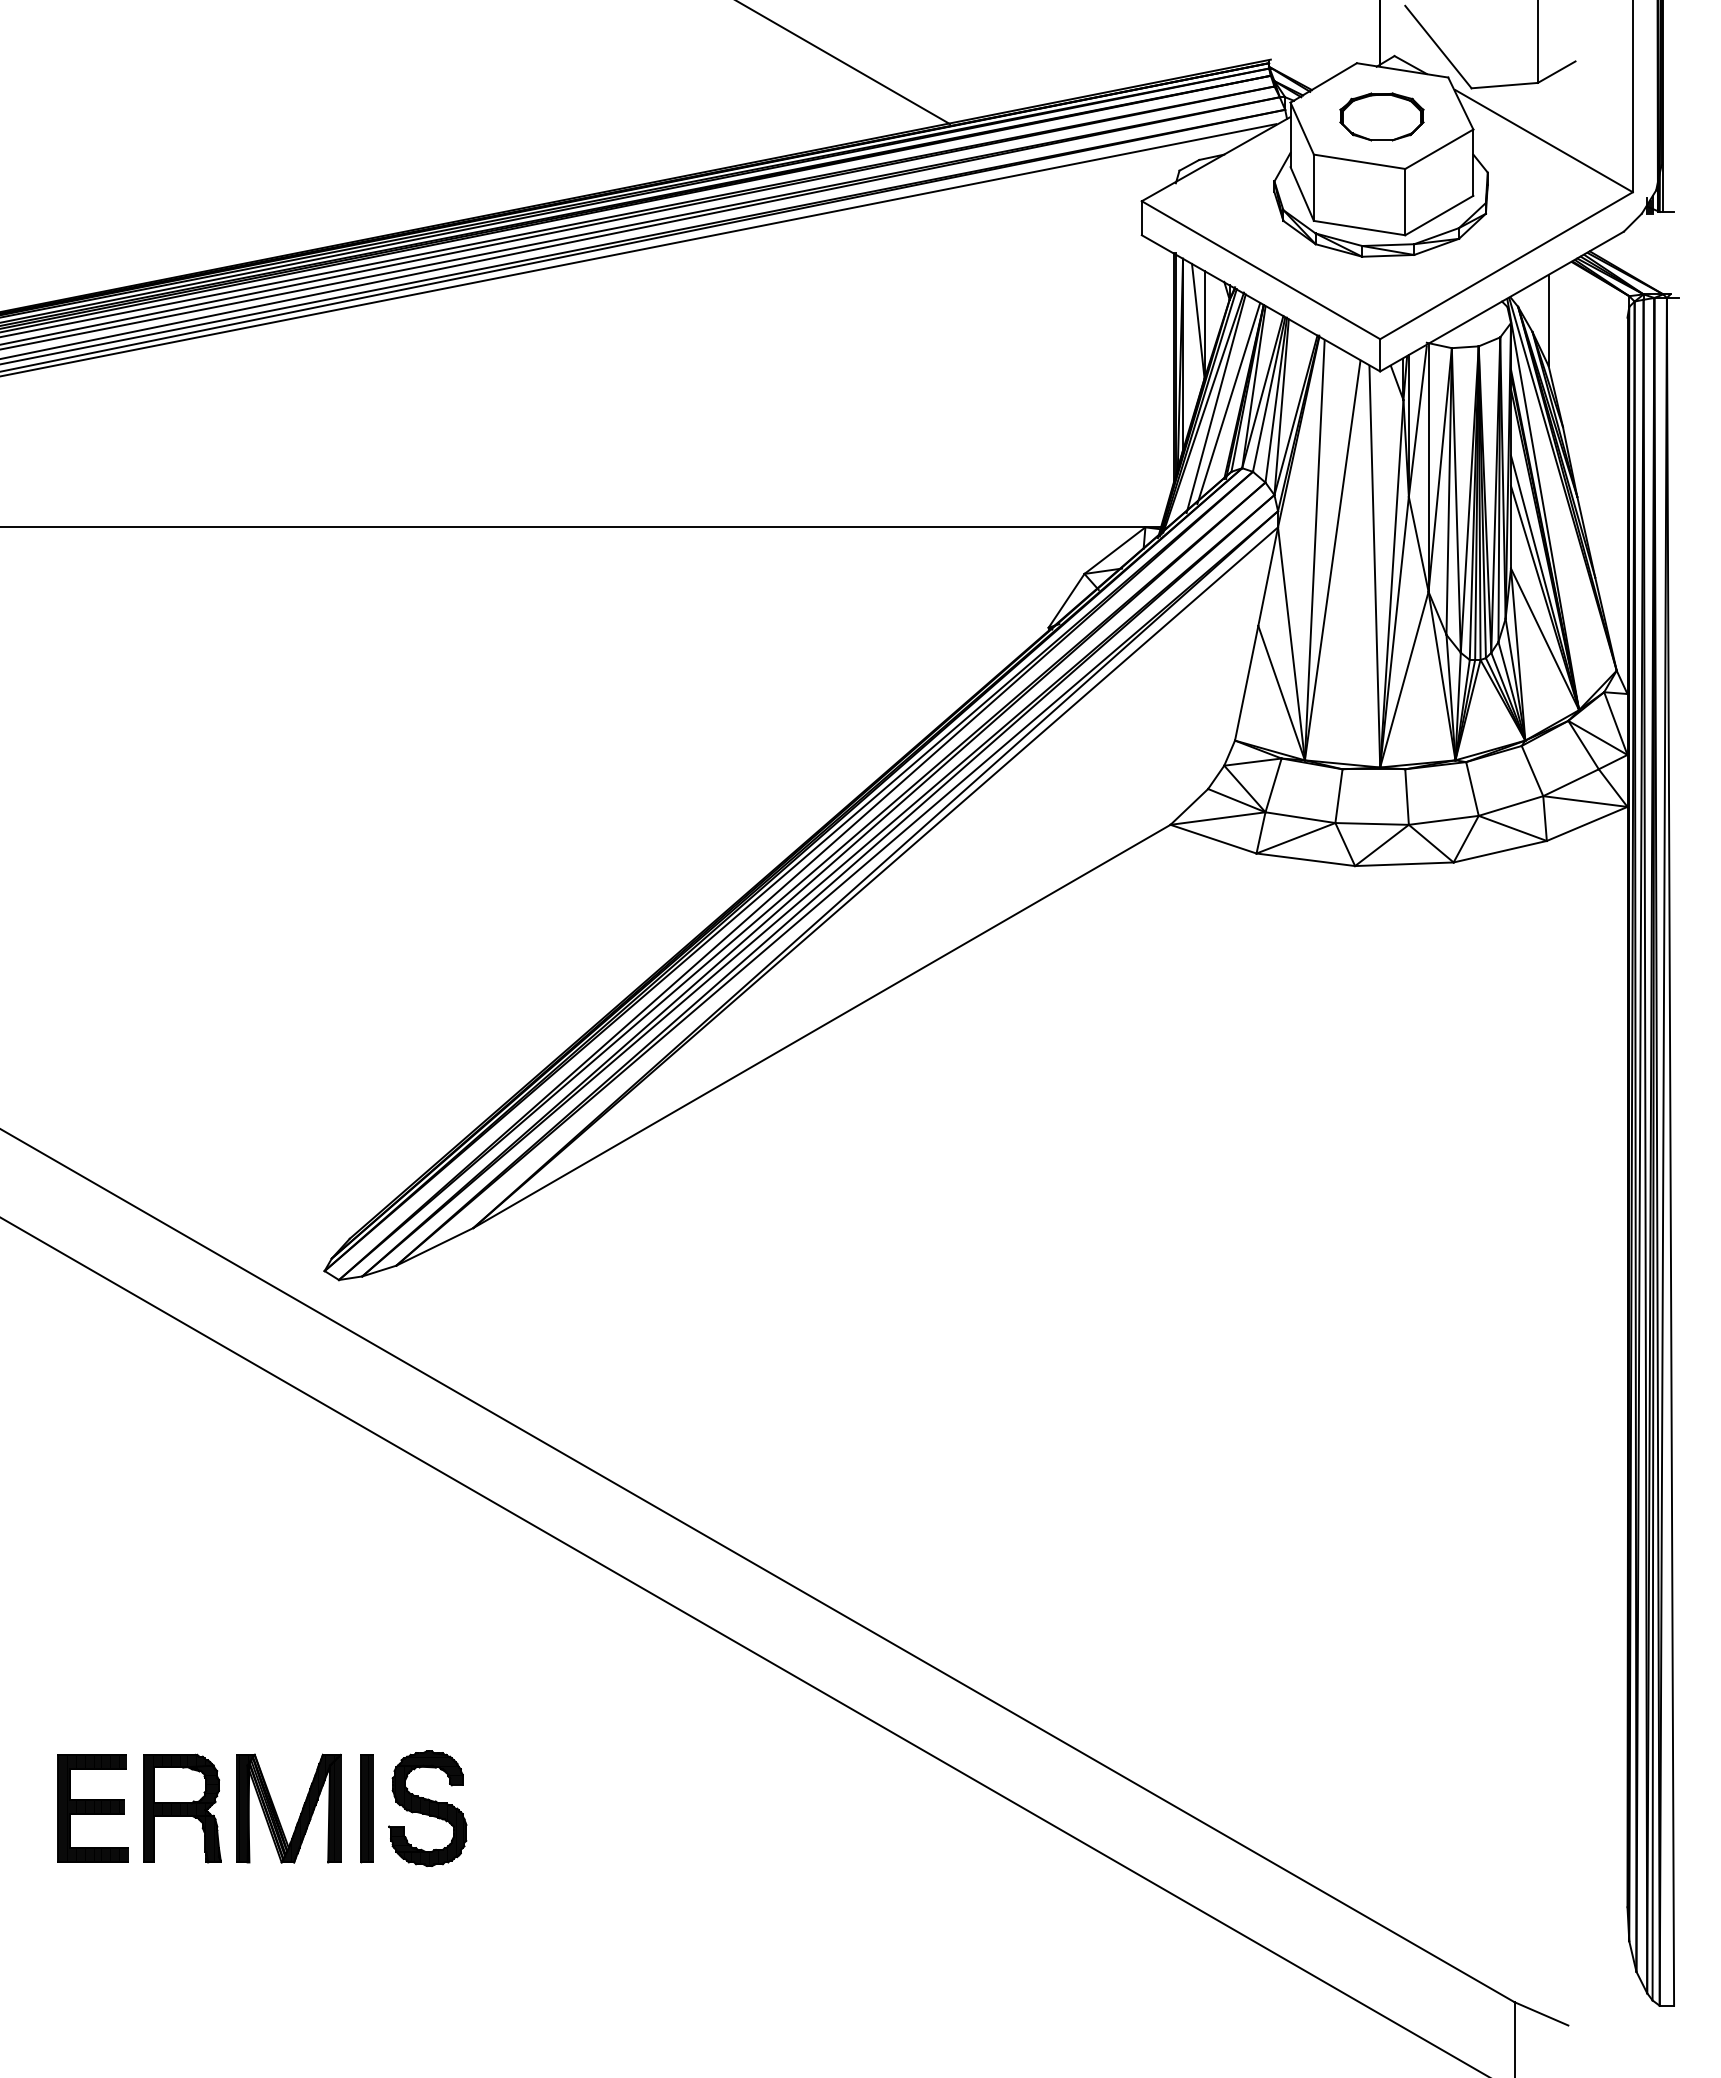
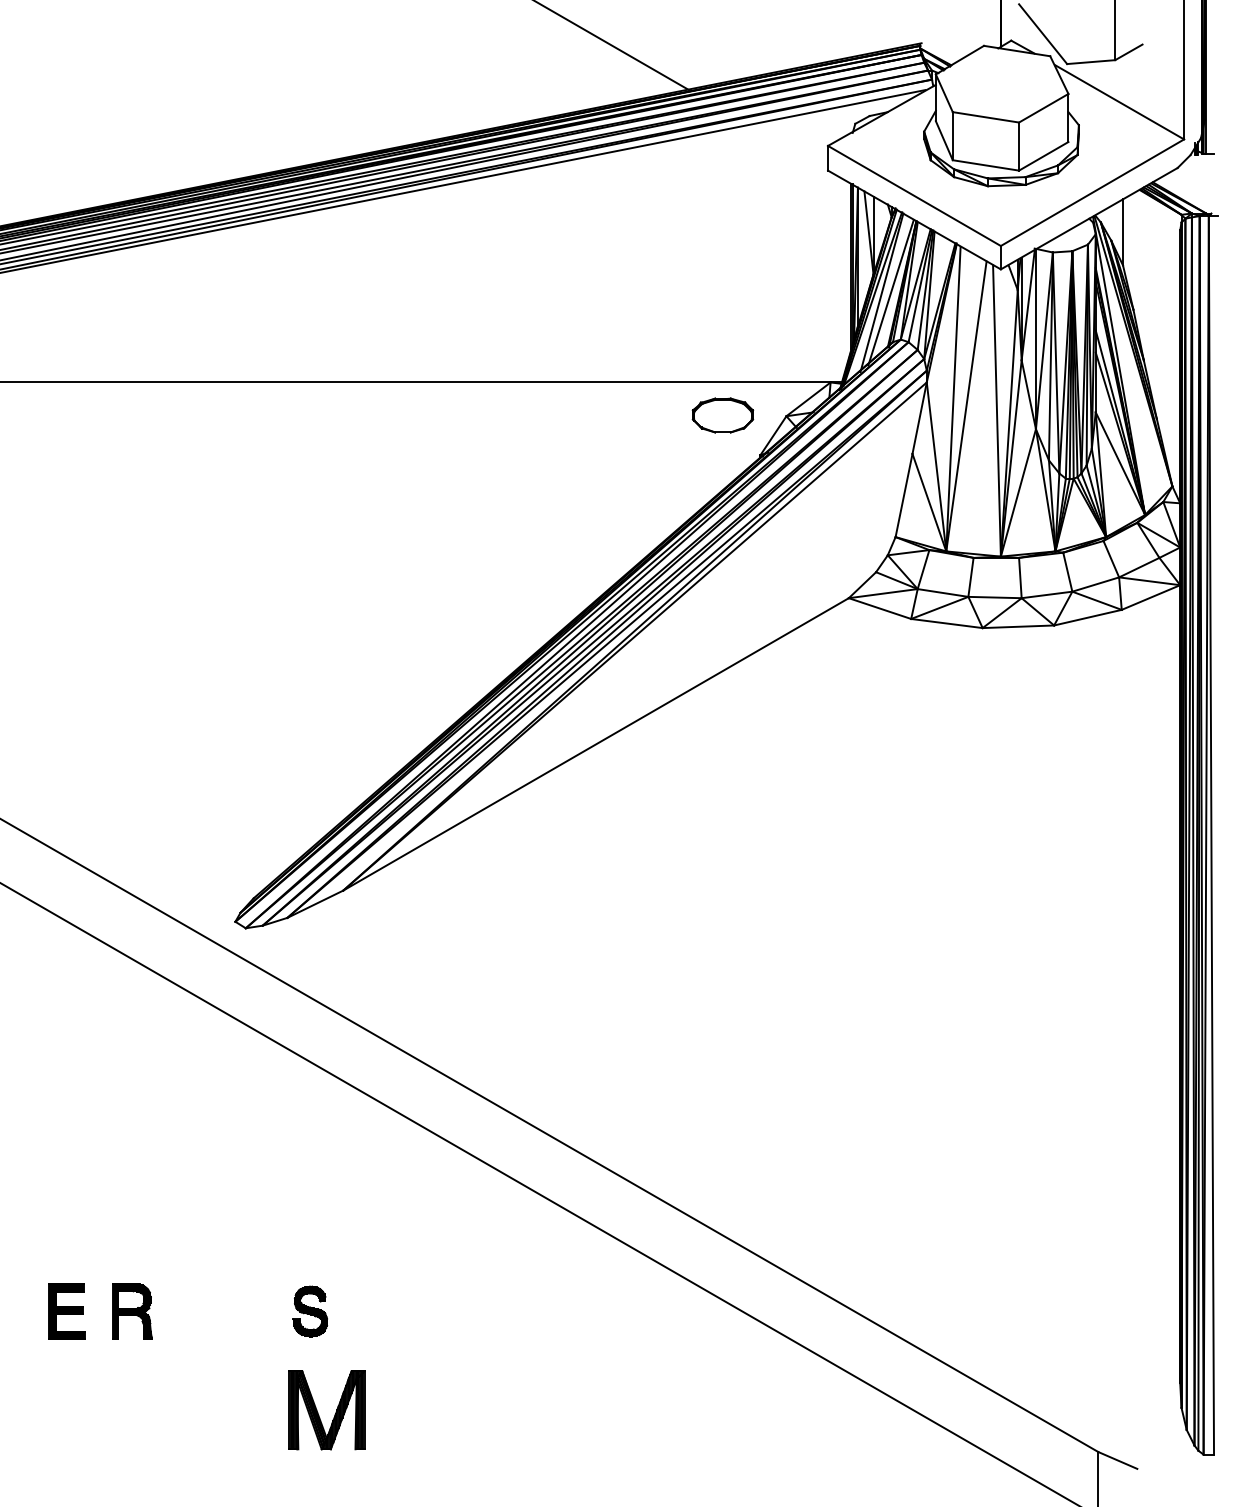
part: (1381, 116) -> (722, 415), moved
part: (92, 1808) -> (67, 1311), size x0.7
part: (182, 1808) -> (132, 1311), size x0.7
part: (366, 1808) -> (265, 1311), removed
part: (427, 1808) -> (309, 1311), size x0.6
part: (277, 1813) -> (318, 1413), moved

